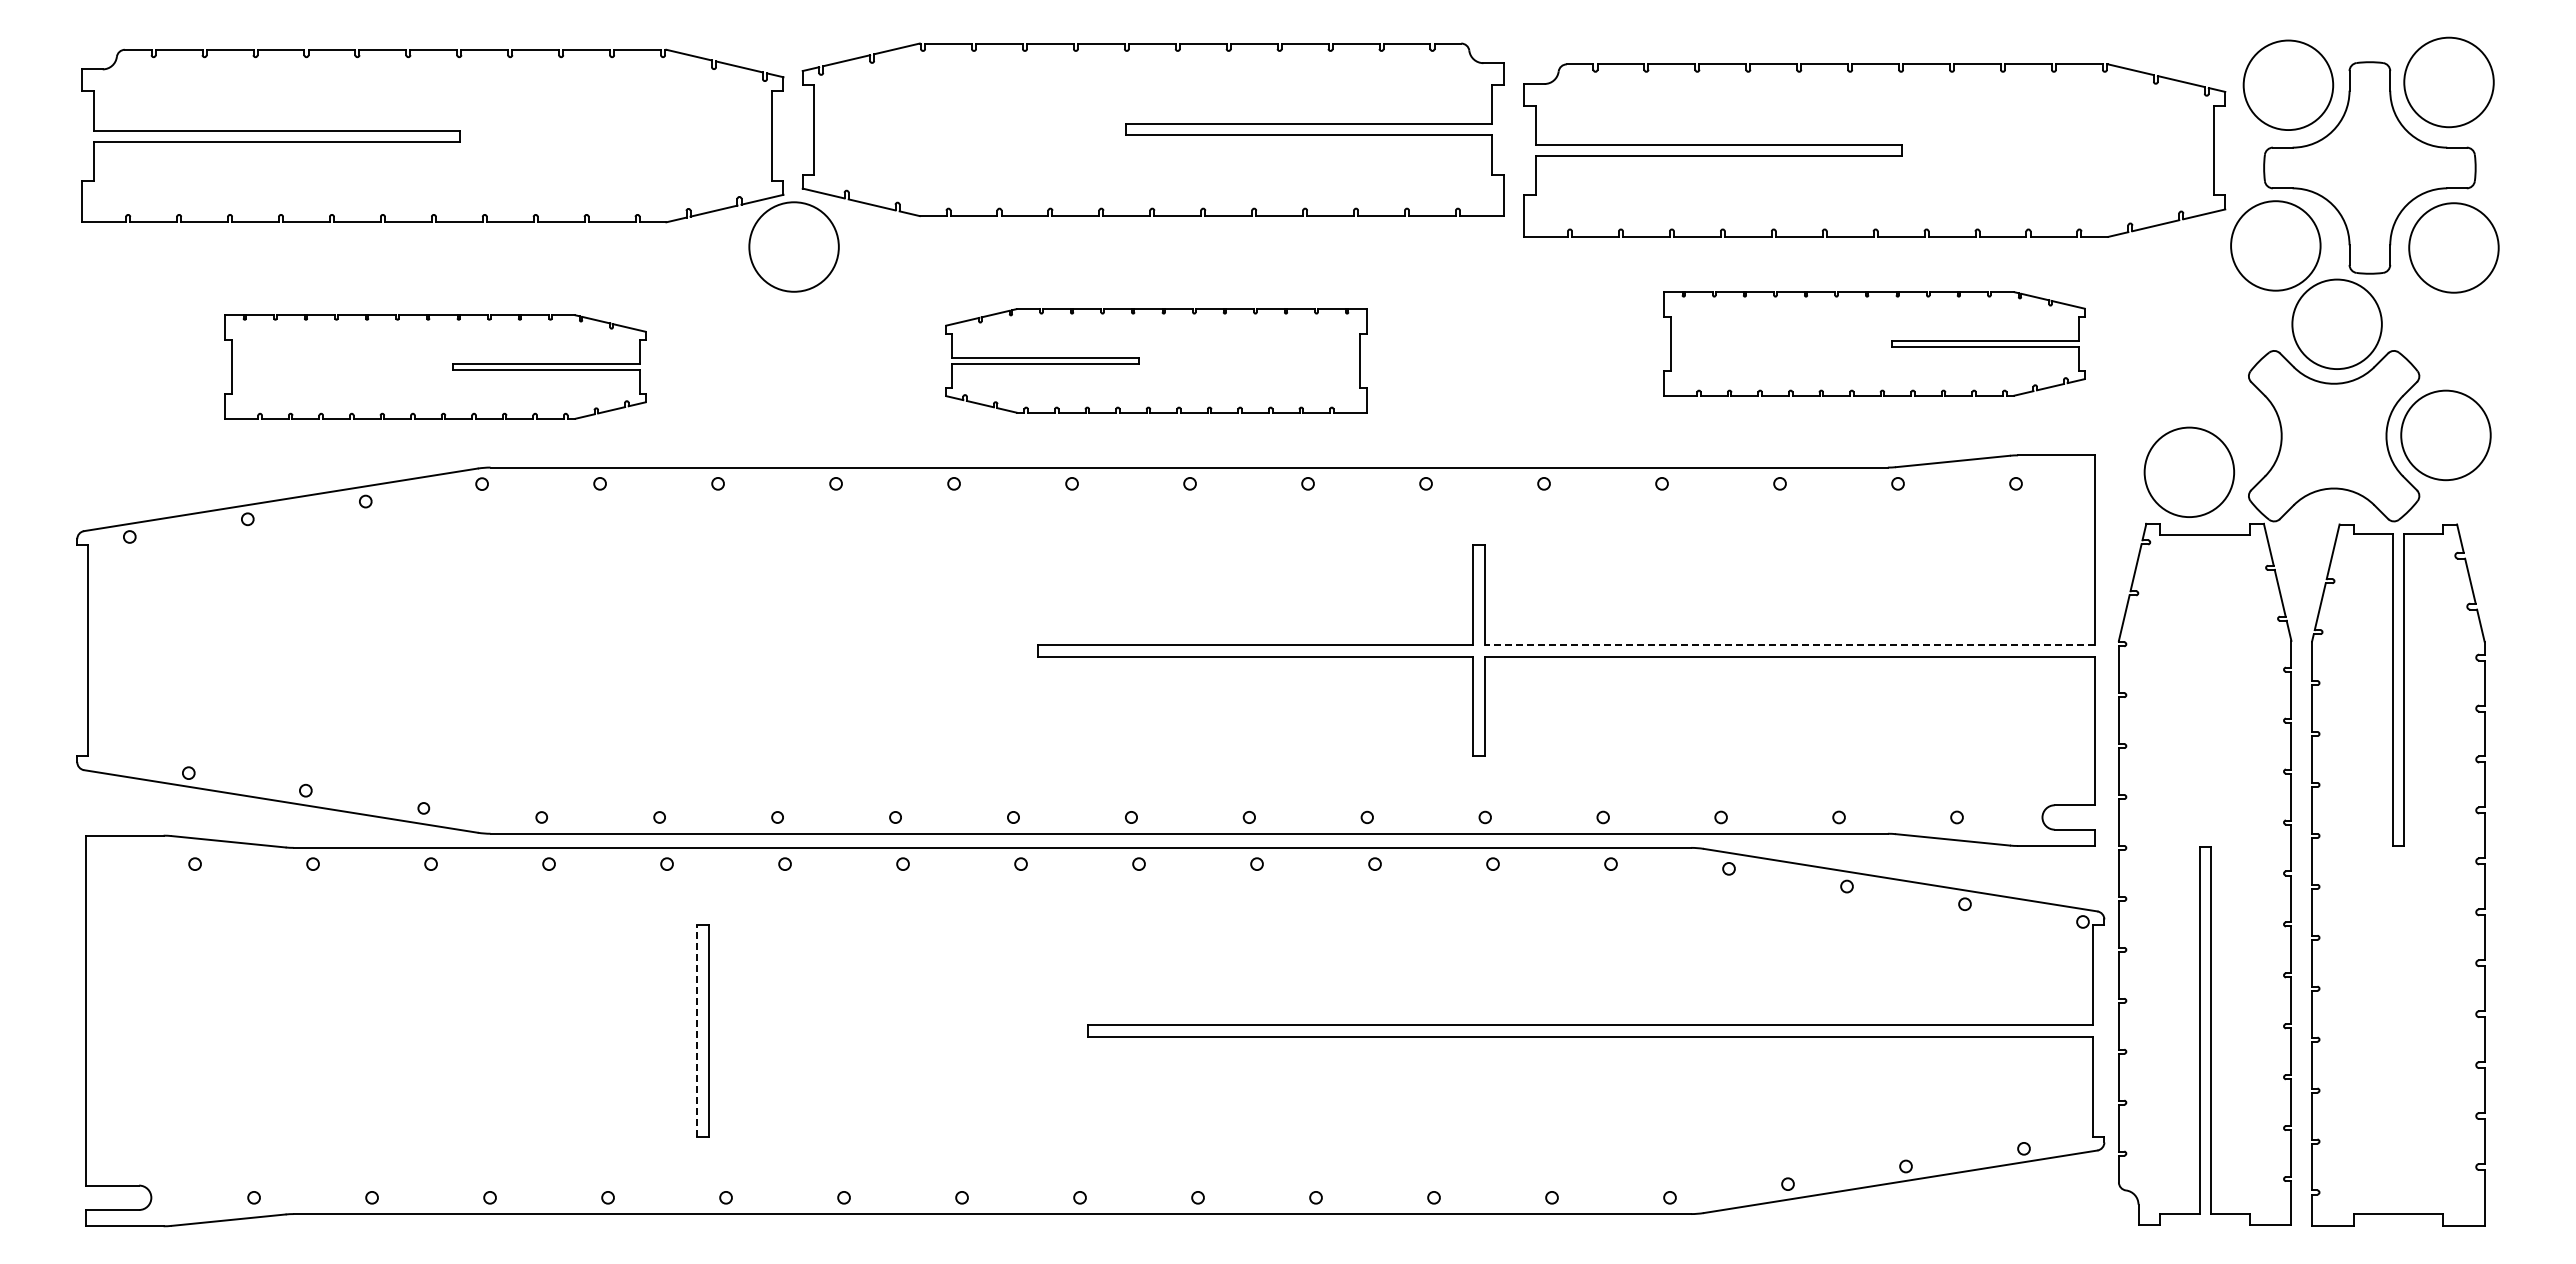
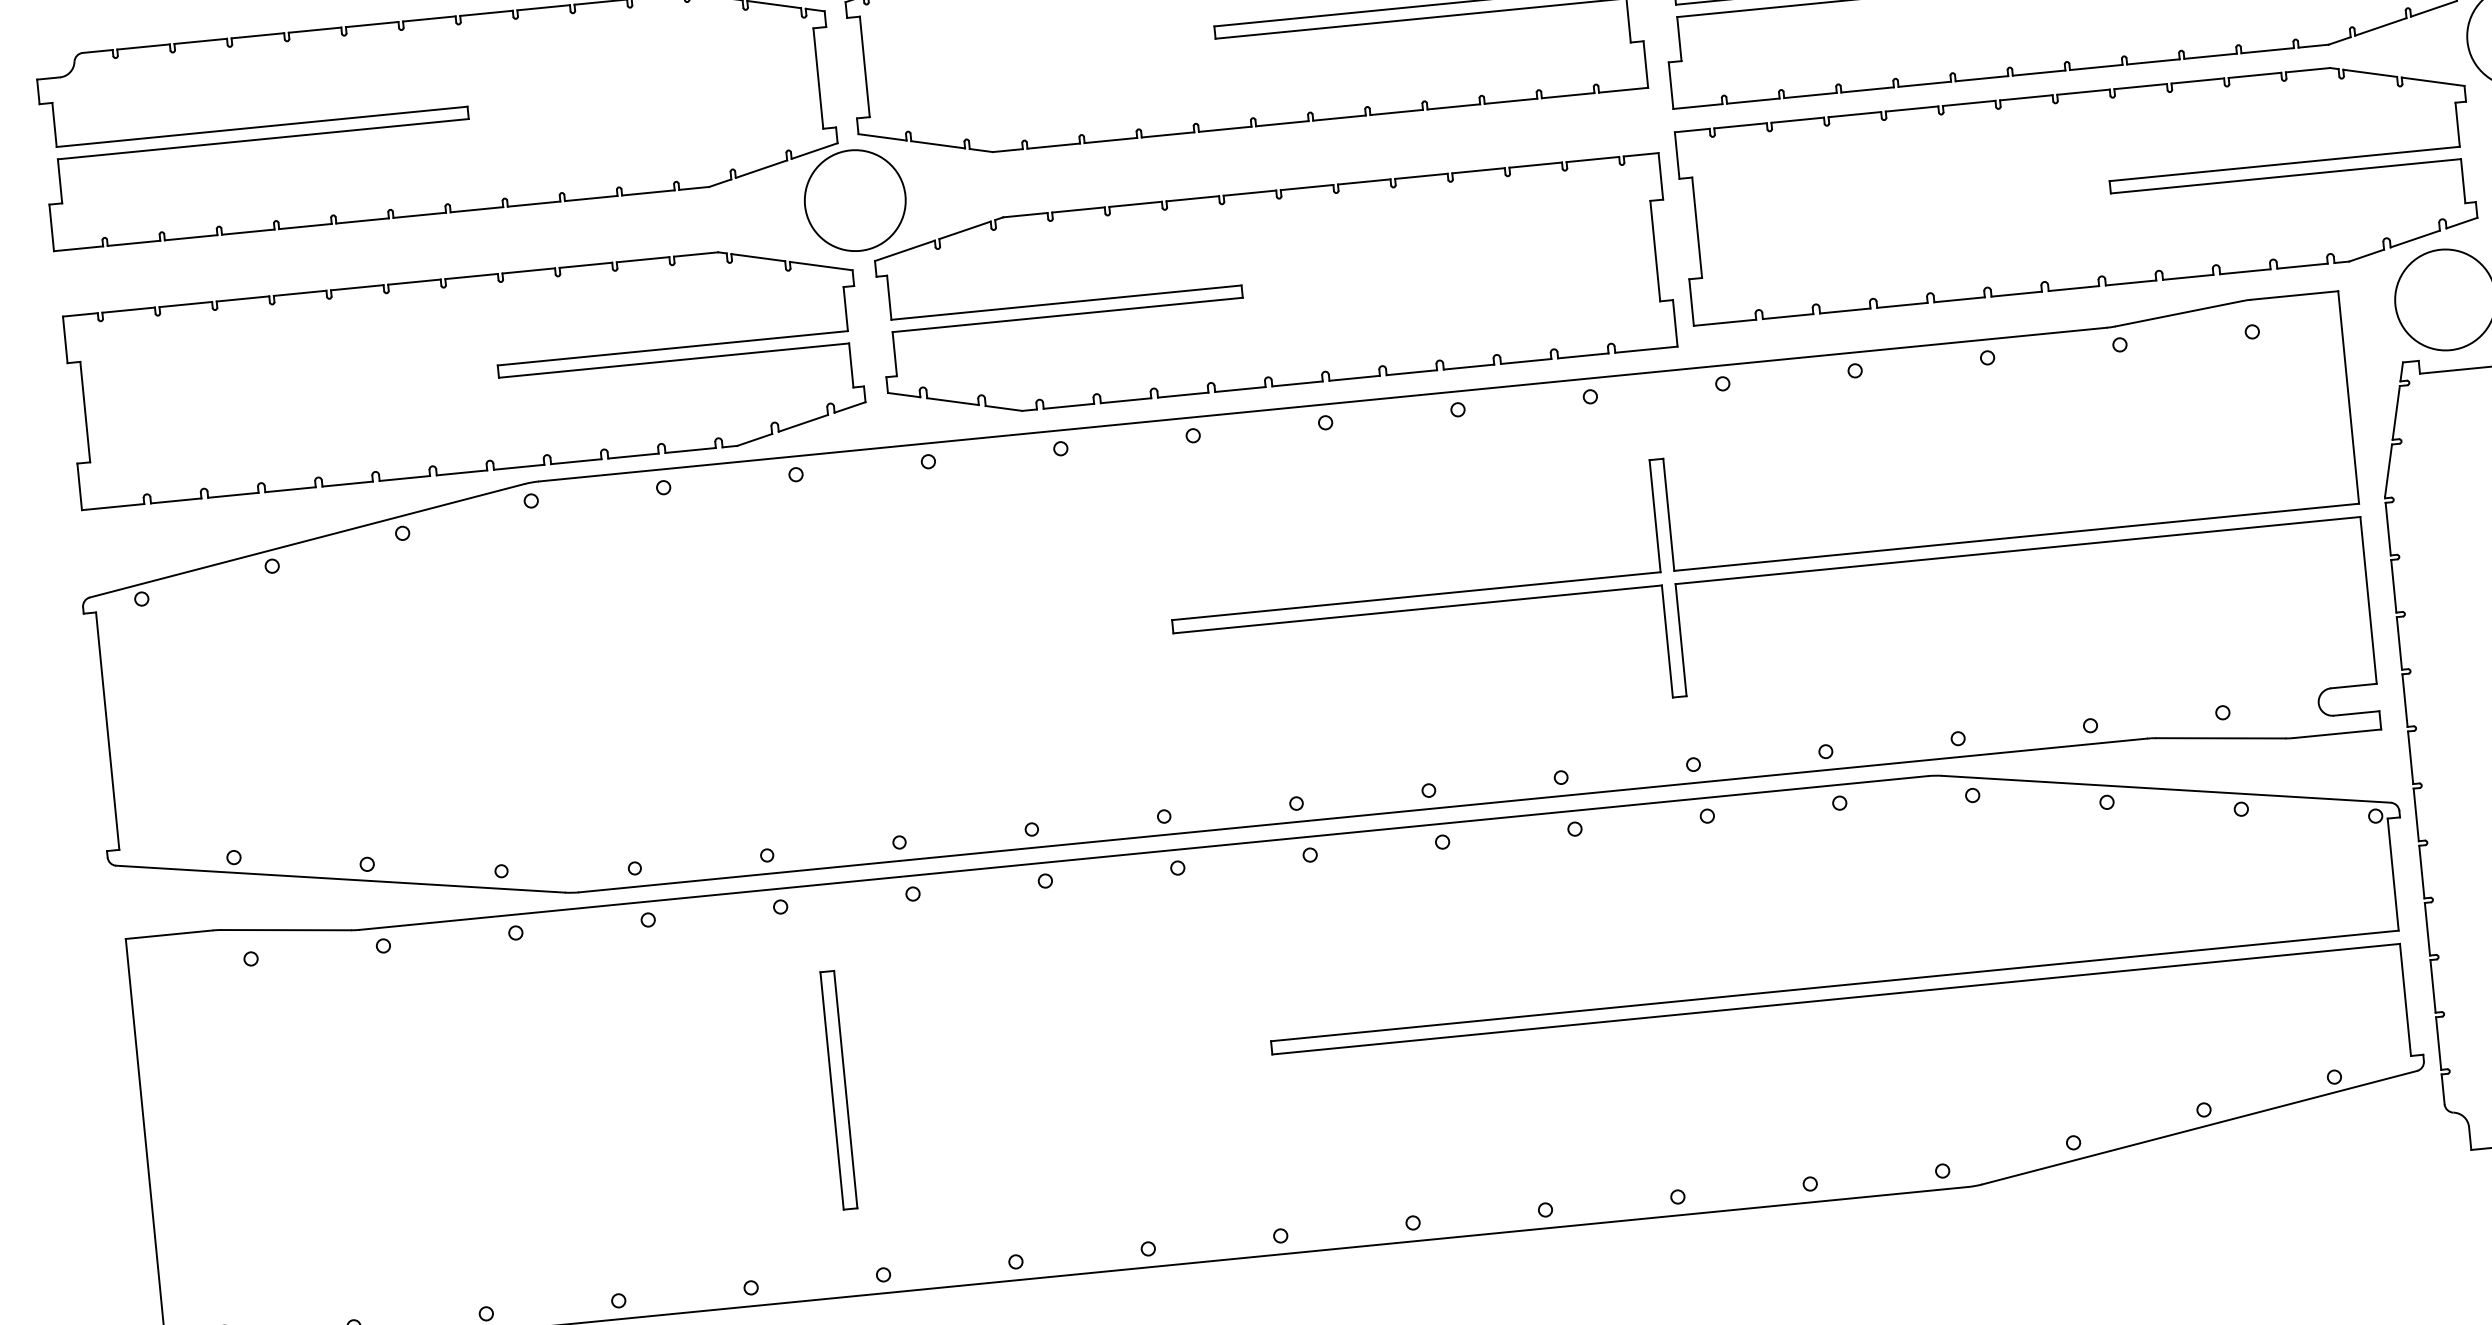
part: (1874, 343) -> (2078, 190), size x1.67
part: (1156, 360) -> (1274, 288), size x1.67
part: (435, 366) -> (466, 374), size x1.67
line: (1789, 644) -> (2015, 537), dashed -> solid
line: (696, 1030) -> (831, 1090), dashed -> solid

